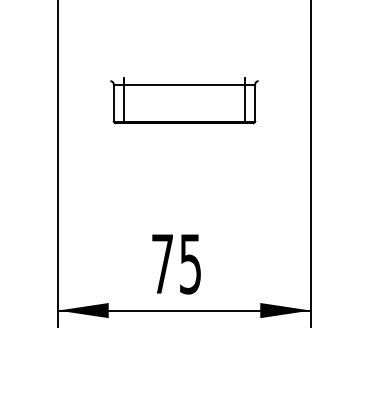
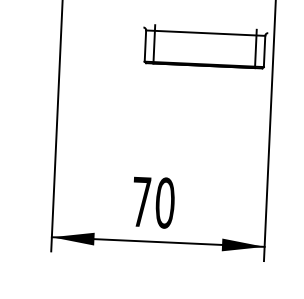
part: (184, 100) -> (205, 46), moved
text: (190, 263) -> (165, 202), 75 -> 70

